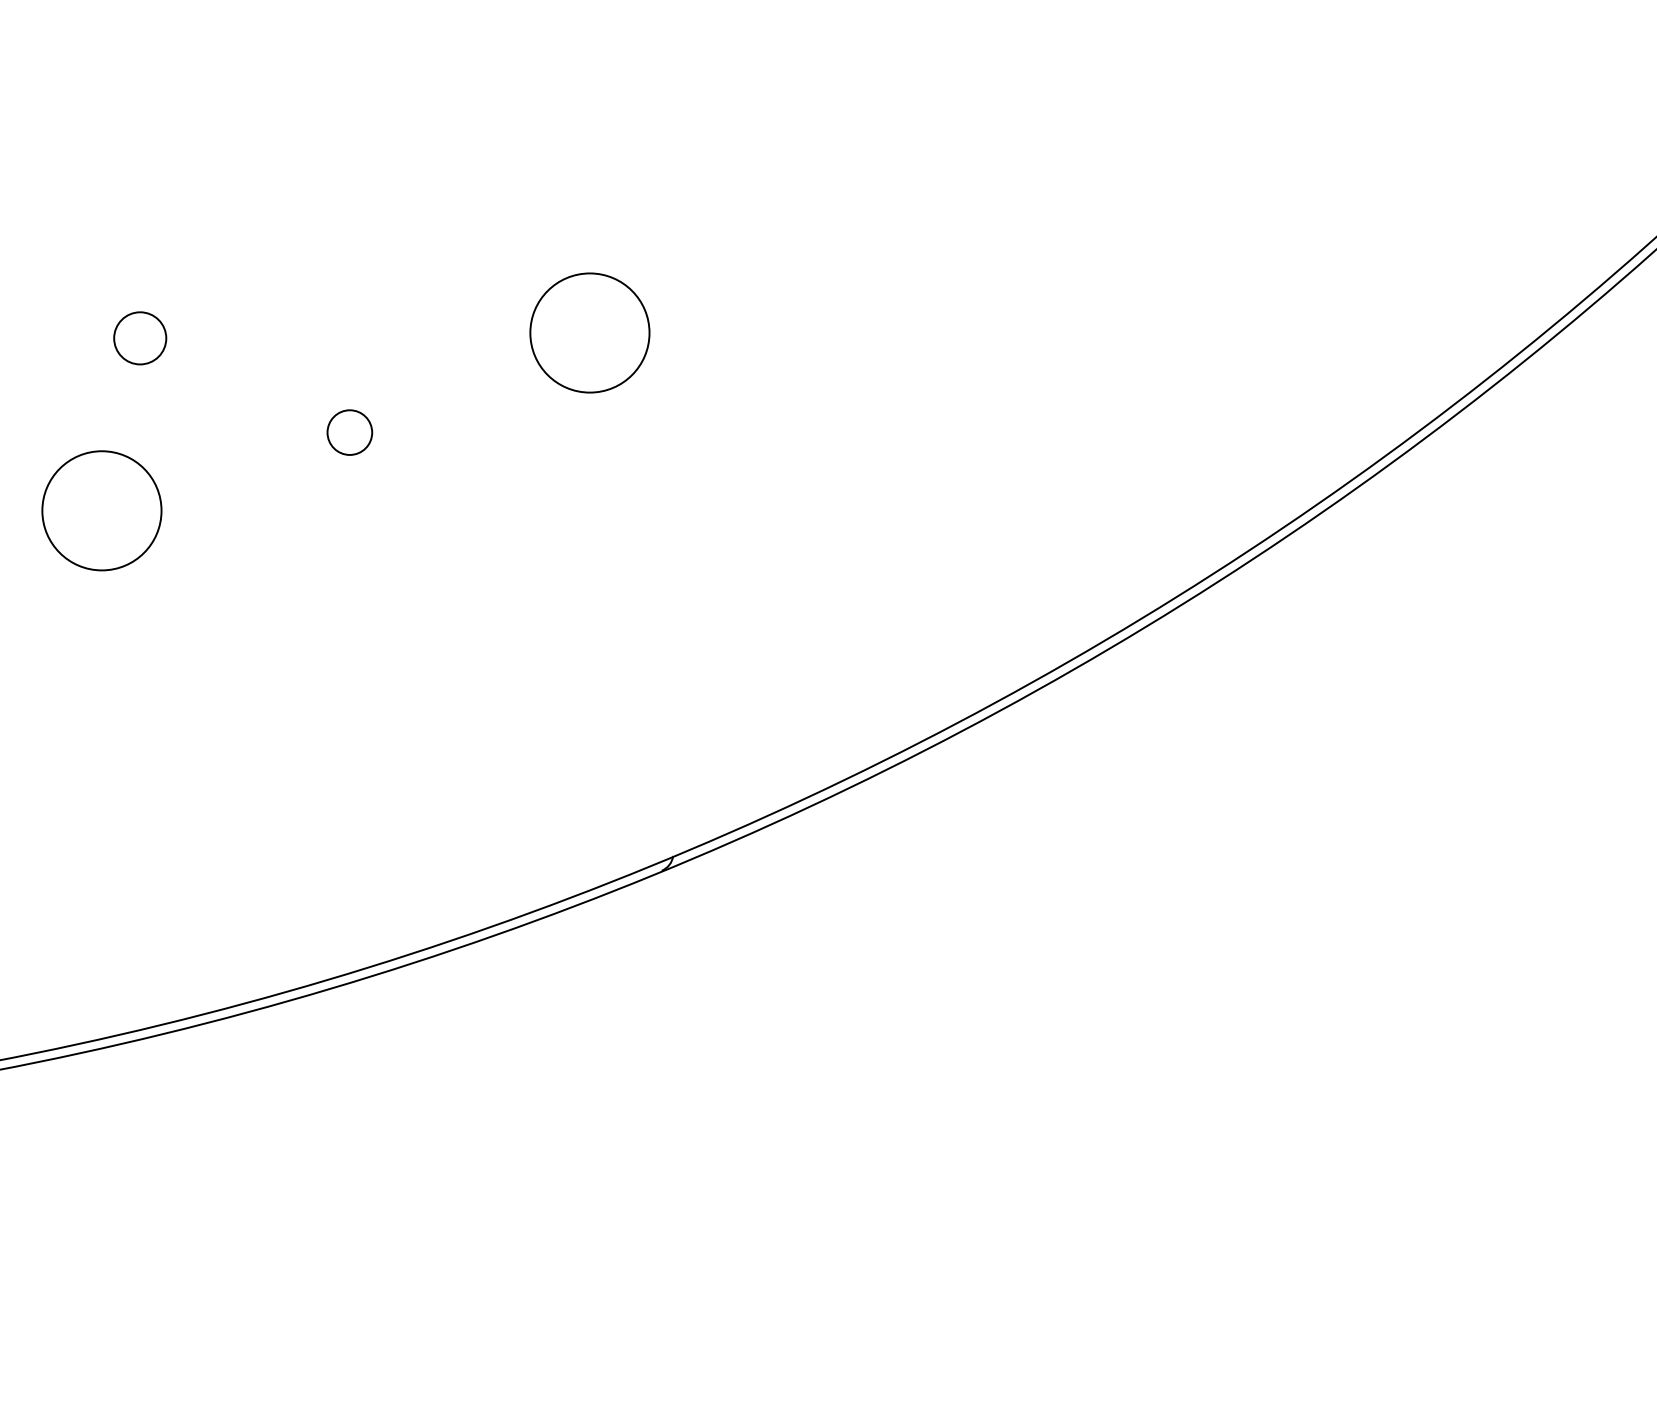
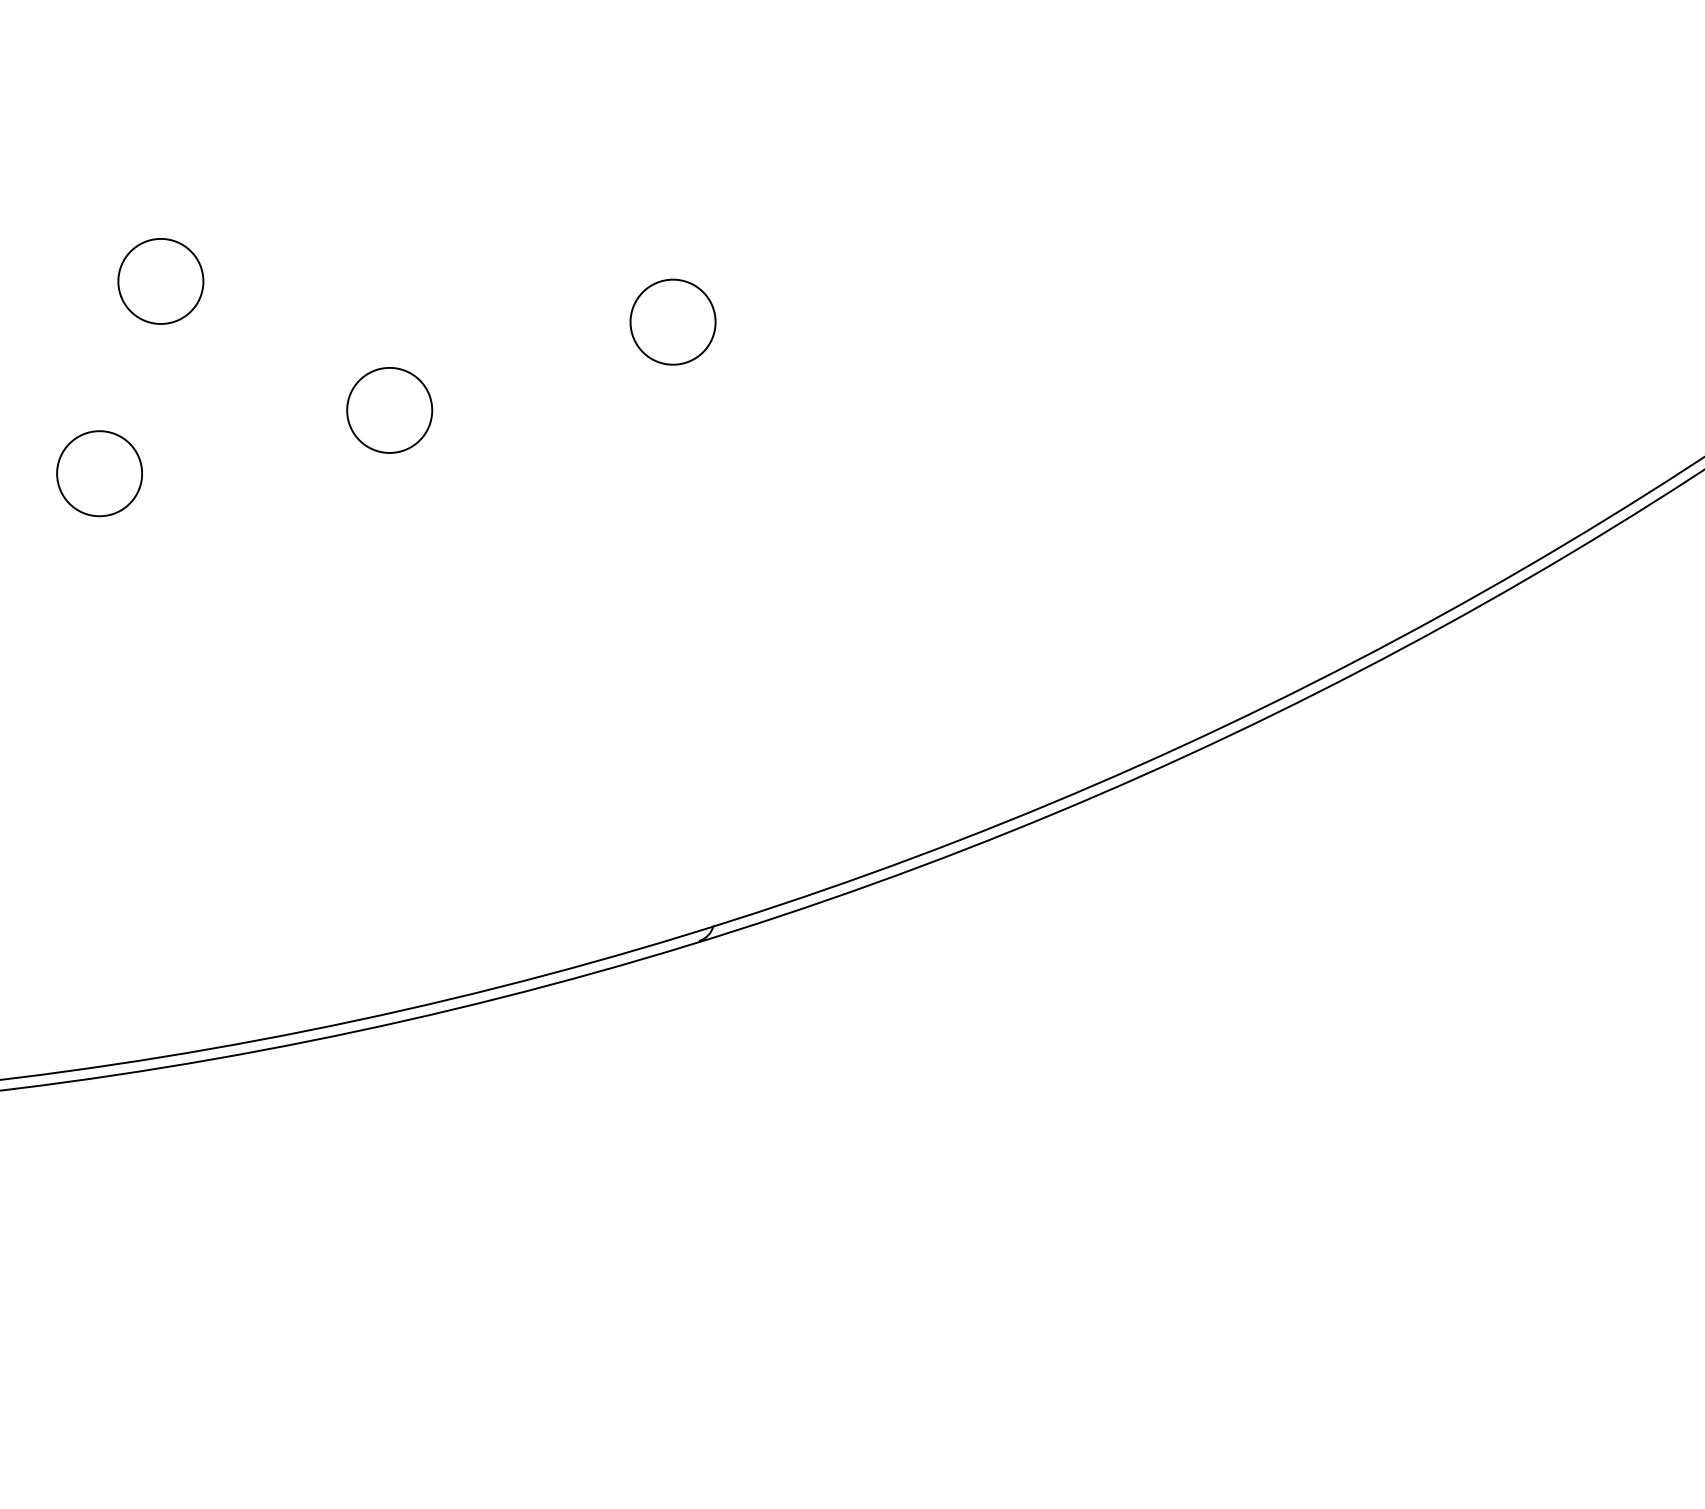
circle: (589, 333) -> (672, 322), size x0.62
circle: (140, 338) -> (161, 281), size x1.43
circle: (349, 432) -> (389, 410), size x1.67
circle: (101, 510) -> (99, 473), size x0.62

